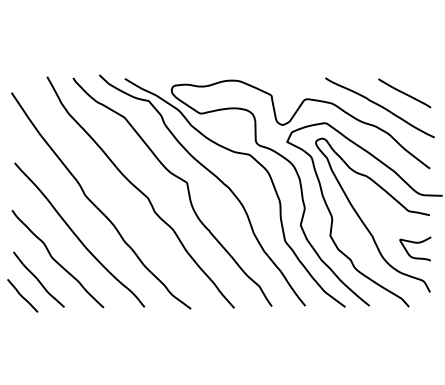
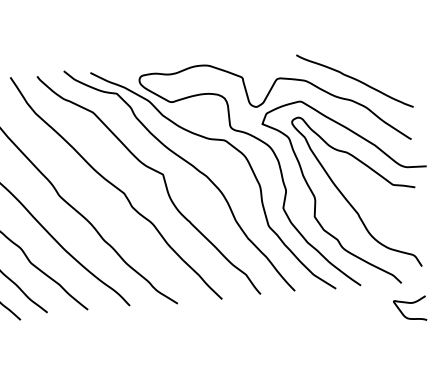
line: (404, 93) -> (378, 64), removed
curve: (415, 243) -> (409, 303), moved

